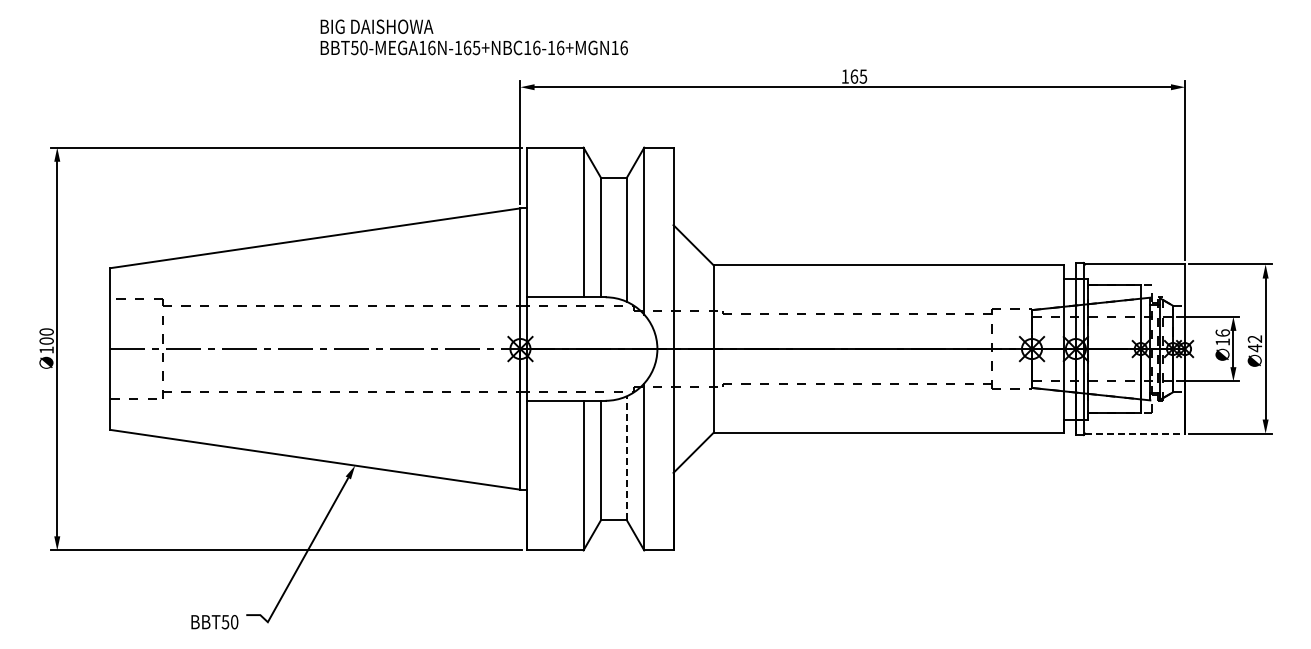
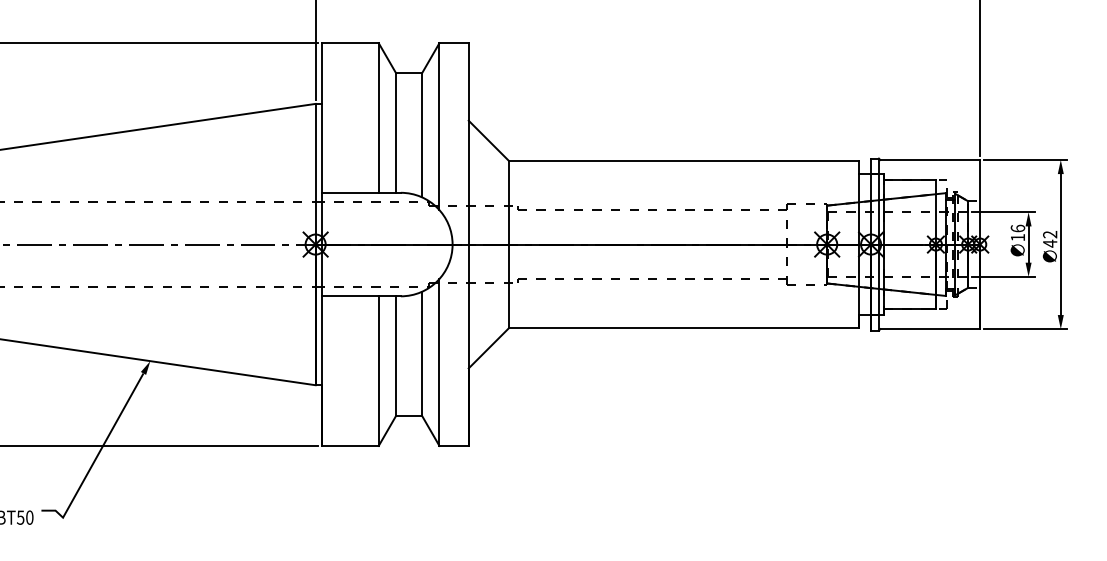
line: (1135, 433) -> (930, 329), dashed -> solid
line: (626, 458) -> (421, 354), dashed -> solid

